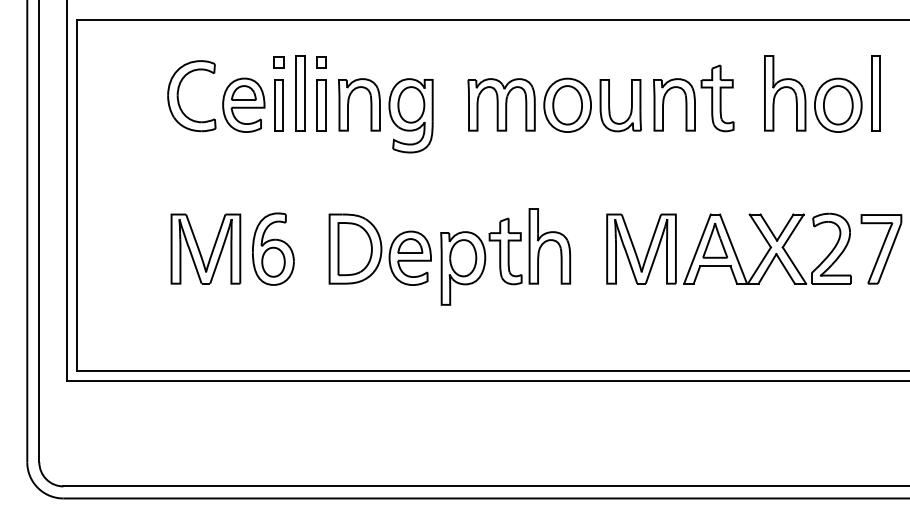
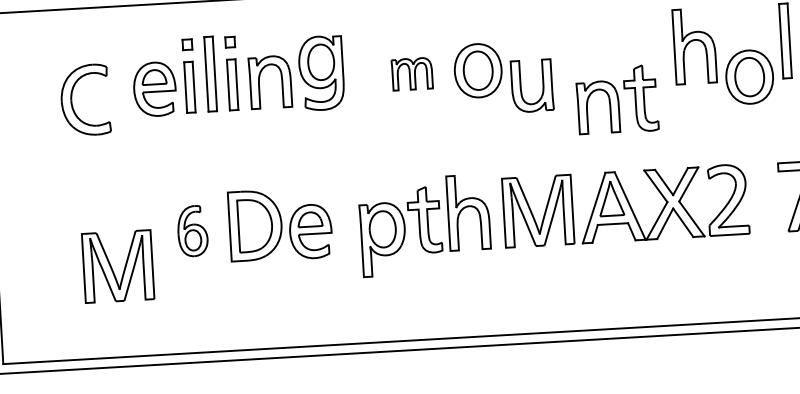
part: (178, 96) -> (72, 101), moved
part: (693, 98) -> (616, 99), moved
part: (501, 104) -> (412, 73), size x0.6
part: (838, 104) -> (749, 76), moved
part: (610, 108) -> (522, 89), moved
part: (410, 115) -> (320, 72), moved
part: (205, 248) -> (117, 265), moved
part: (273, 248) -> (192, 230), size x0.7
part: (728, 248) -> (625, 205), moved
part: (379, 249) -> (279, 224), moved

